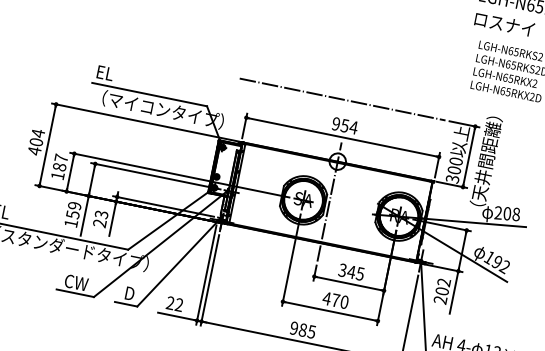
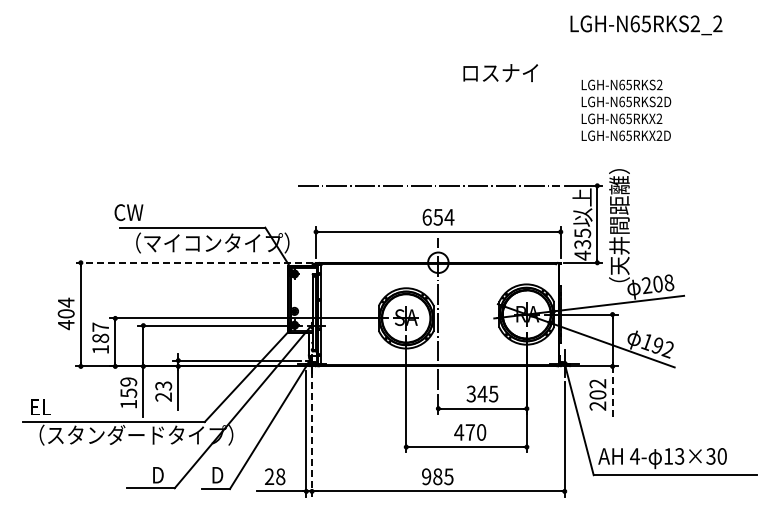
text: (504, 23) -> (500, 72), moved
text: (101, 72) -> (128, 212), EL -> CW
line: (145, 122) -> (194, 262), solid -> dashed
text: (335, 123) -> (426, 216), 954 -> 654
text: (454, 170) -> (582, 244), 300 -> 435
line: (210, 280) -> (312, 439), solid -> dashed
text: (76, 282) -> (149, 474), CW -> D
line: (453, 292) -> (612, 393), solid -> dashed
text: (179, 304) -> (280, 476), 22 -> 28

